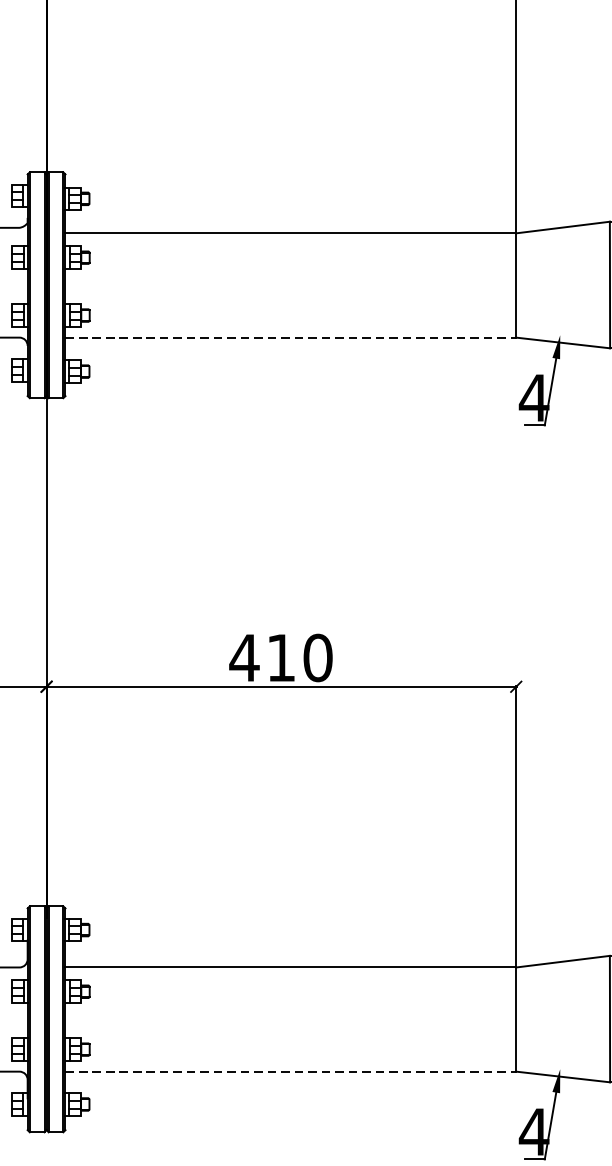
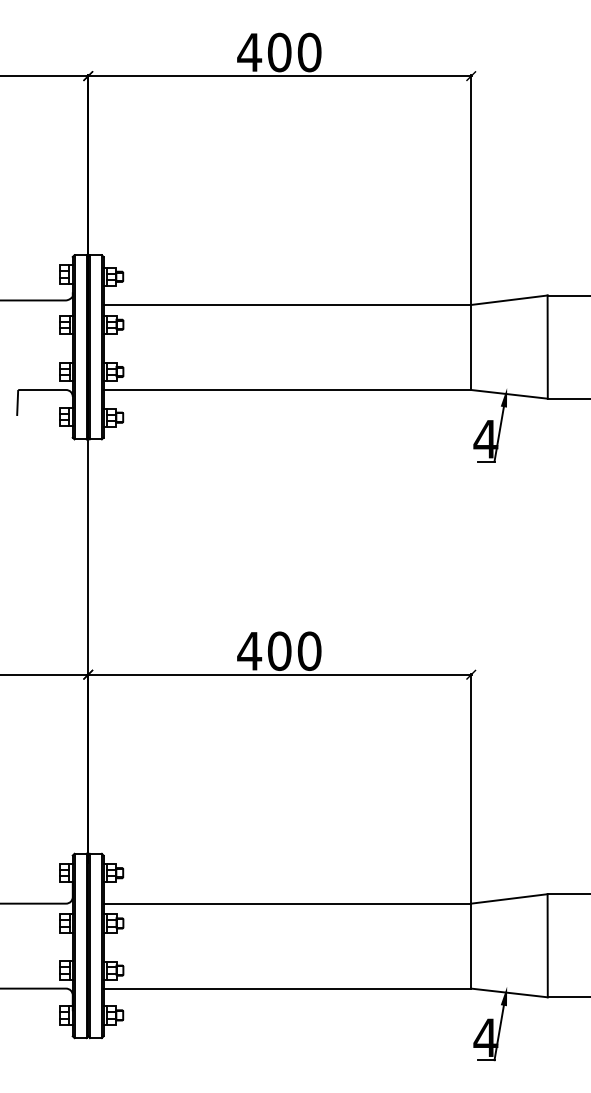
line: (290, 338) -> (287, 390), dashed -> solid
text: (281, 657) -> (279, 650), 410 -> 400
line: (290, 1071) -> (287, 988), dashed -> solid

